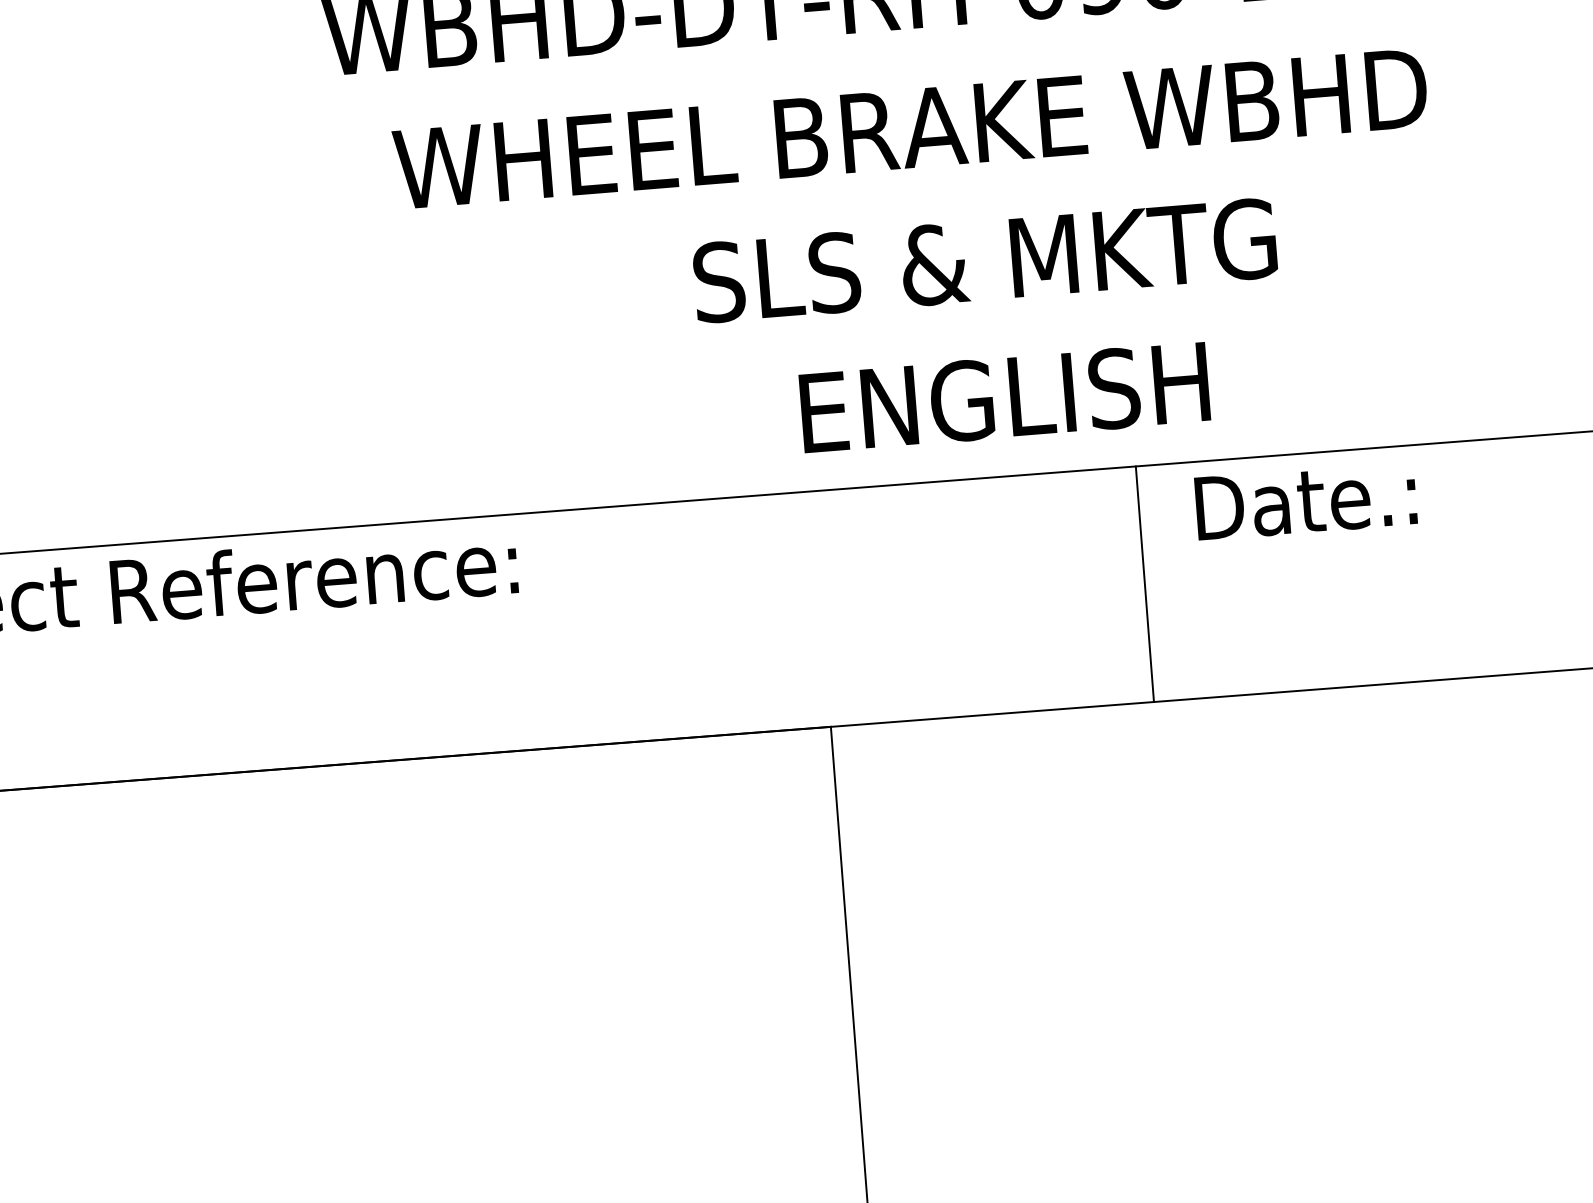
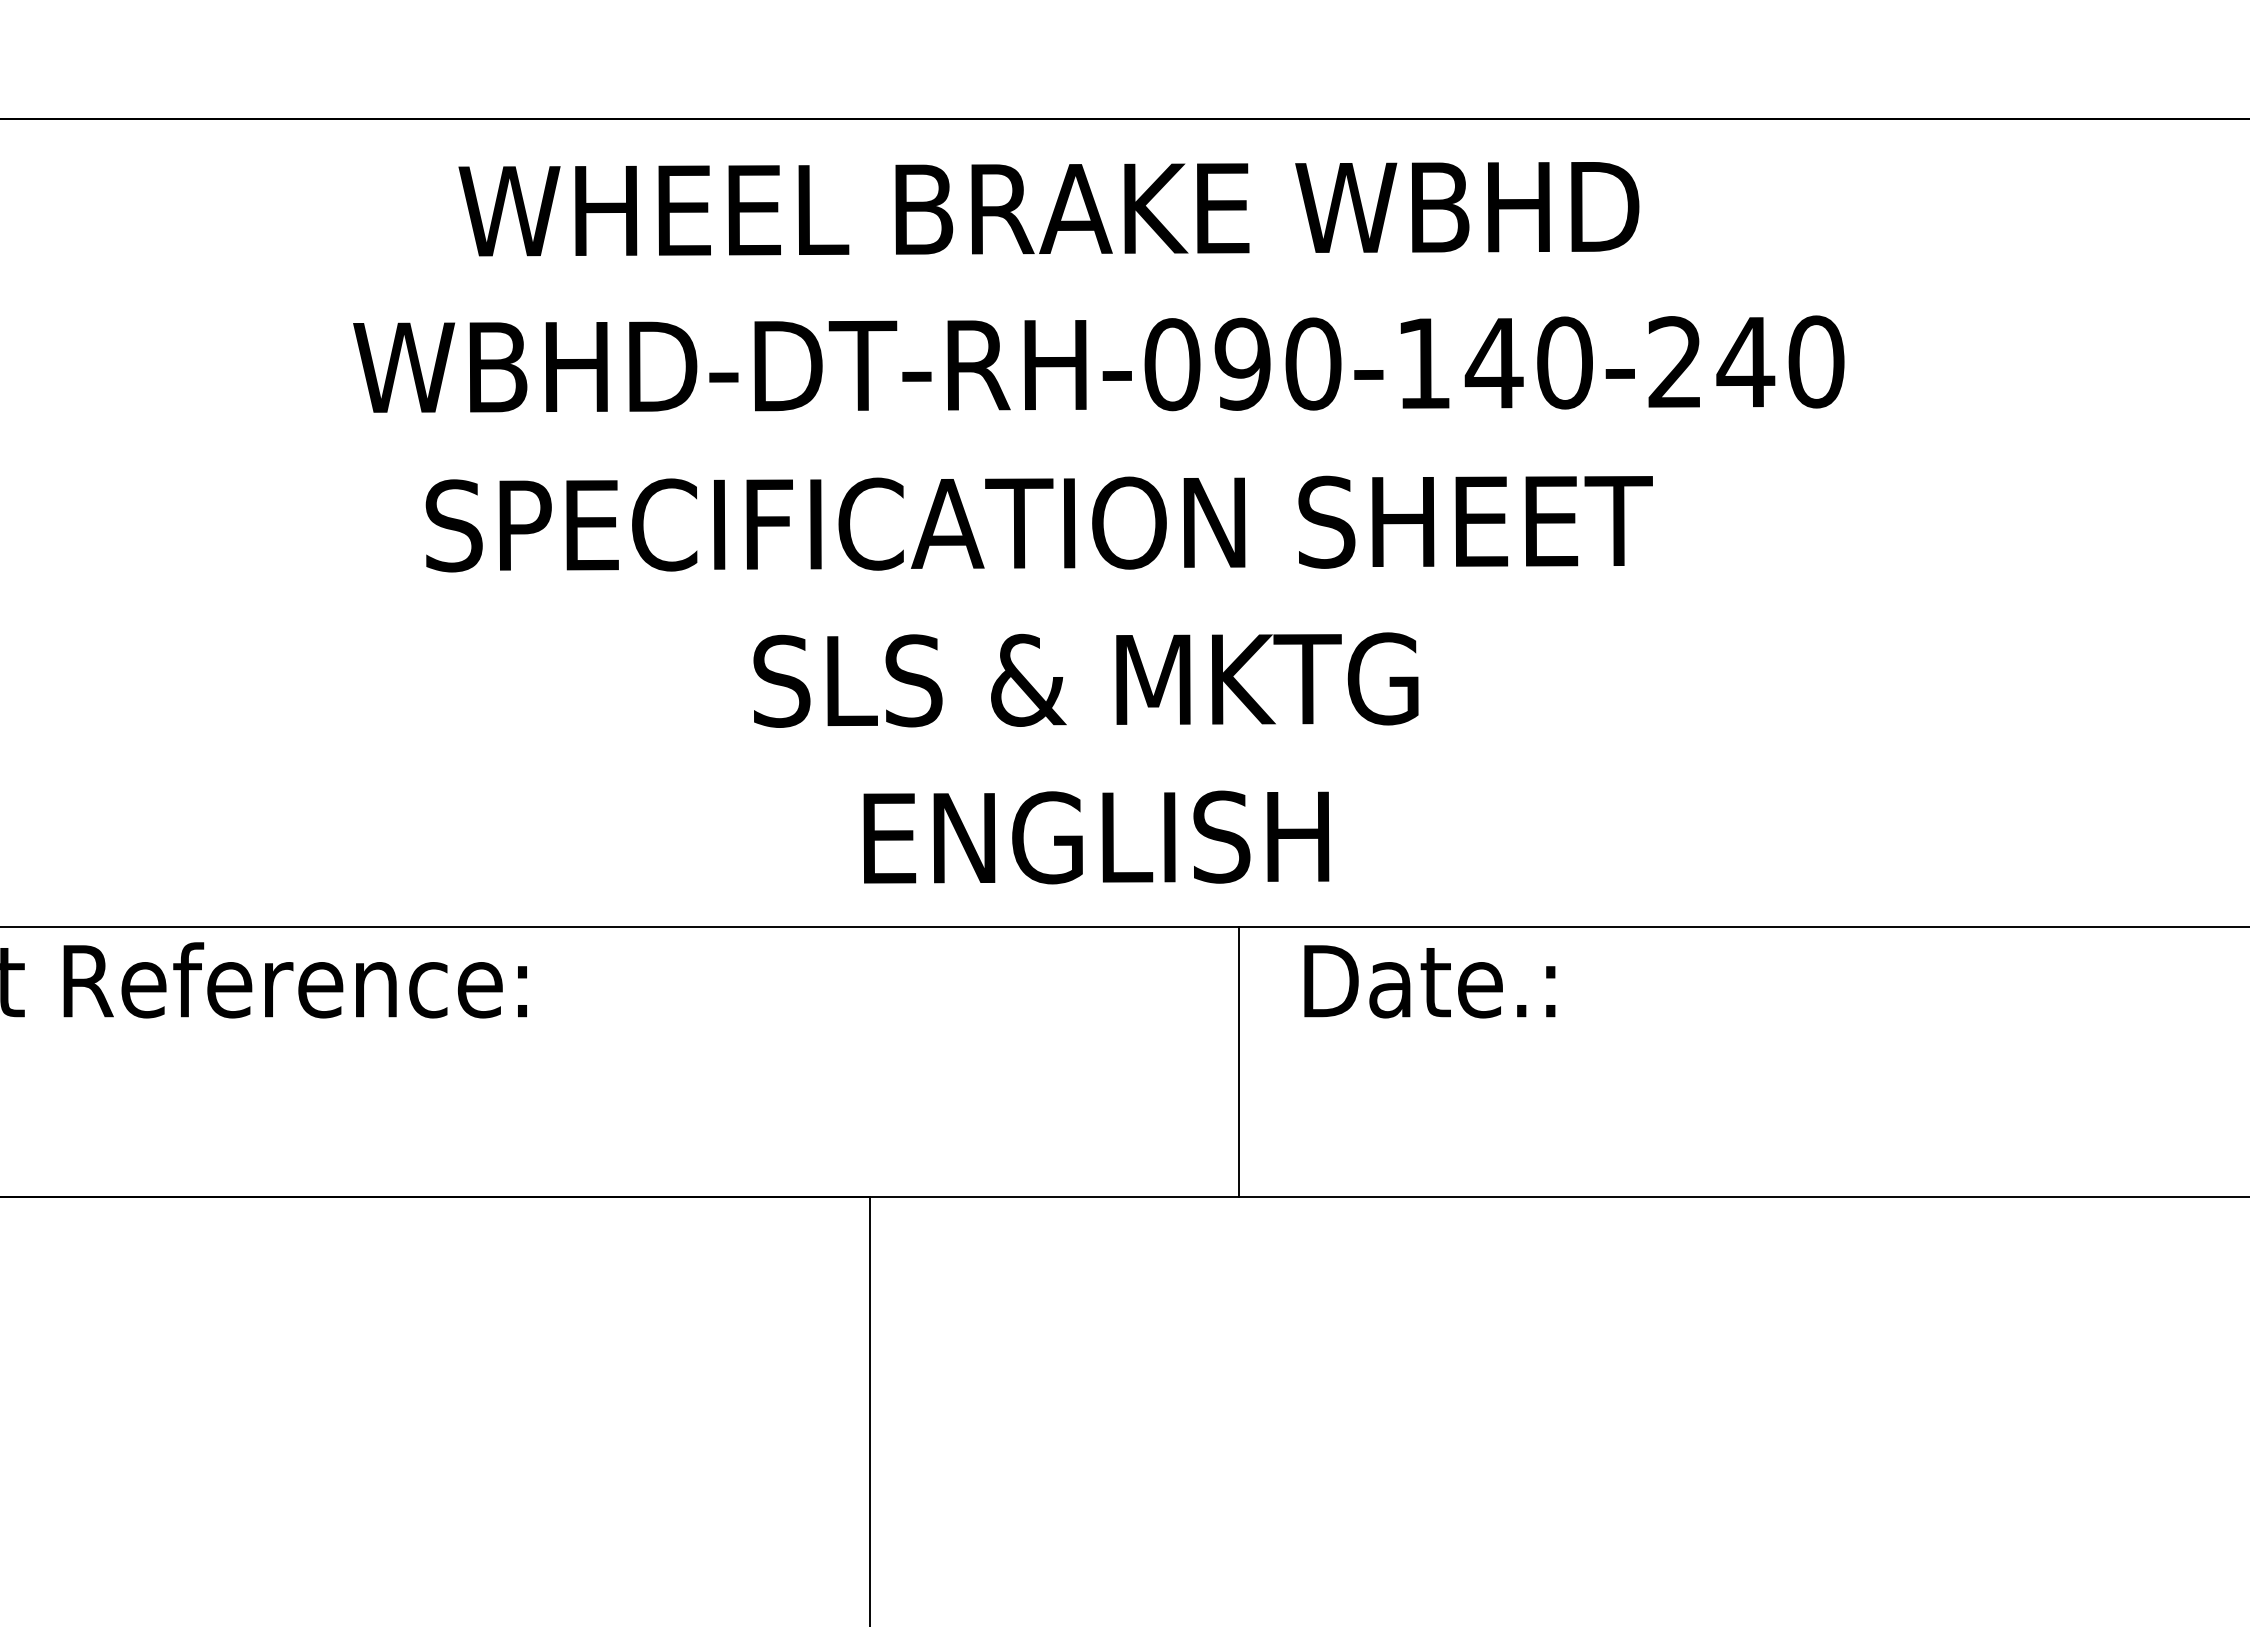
text: (932, 126) -> (1037, 523), WHEEL BRAKE WBHD -> SPECIFICATION SHEET

